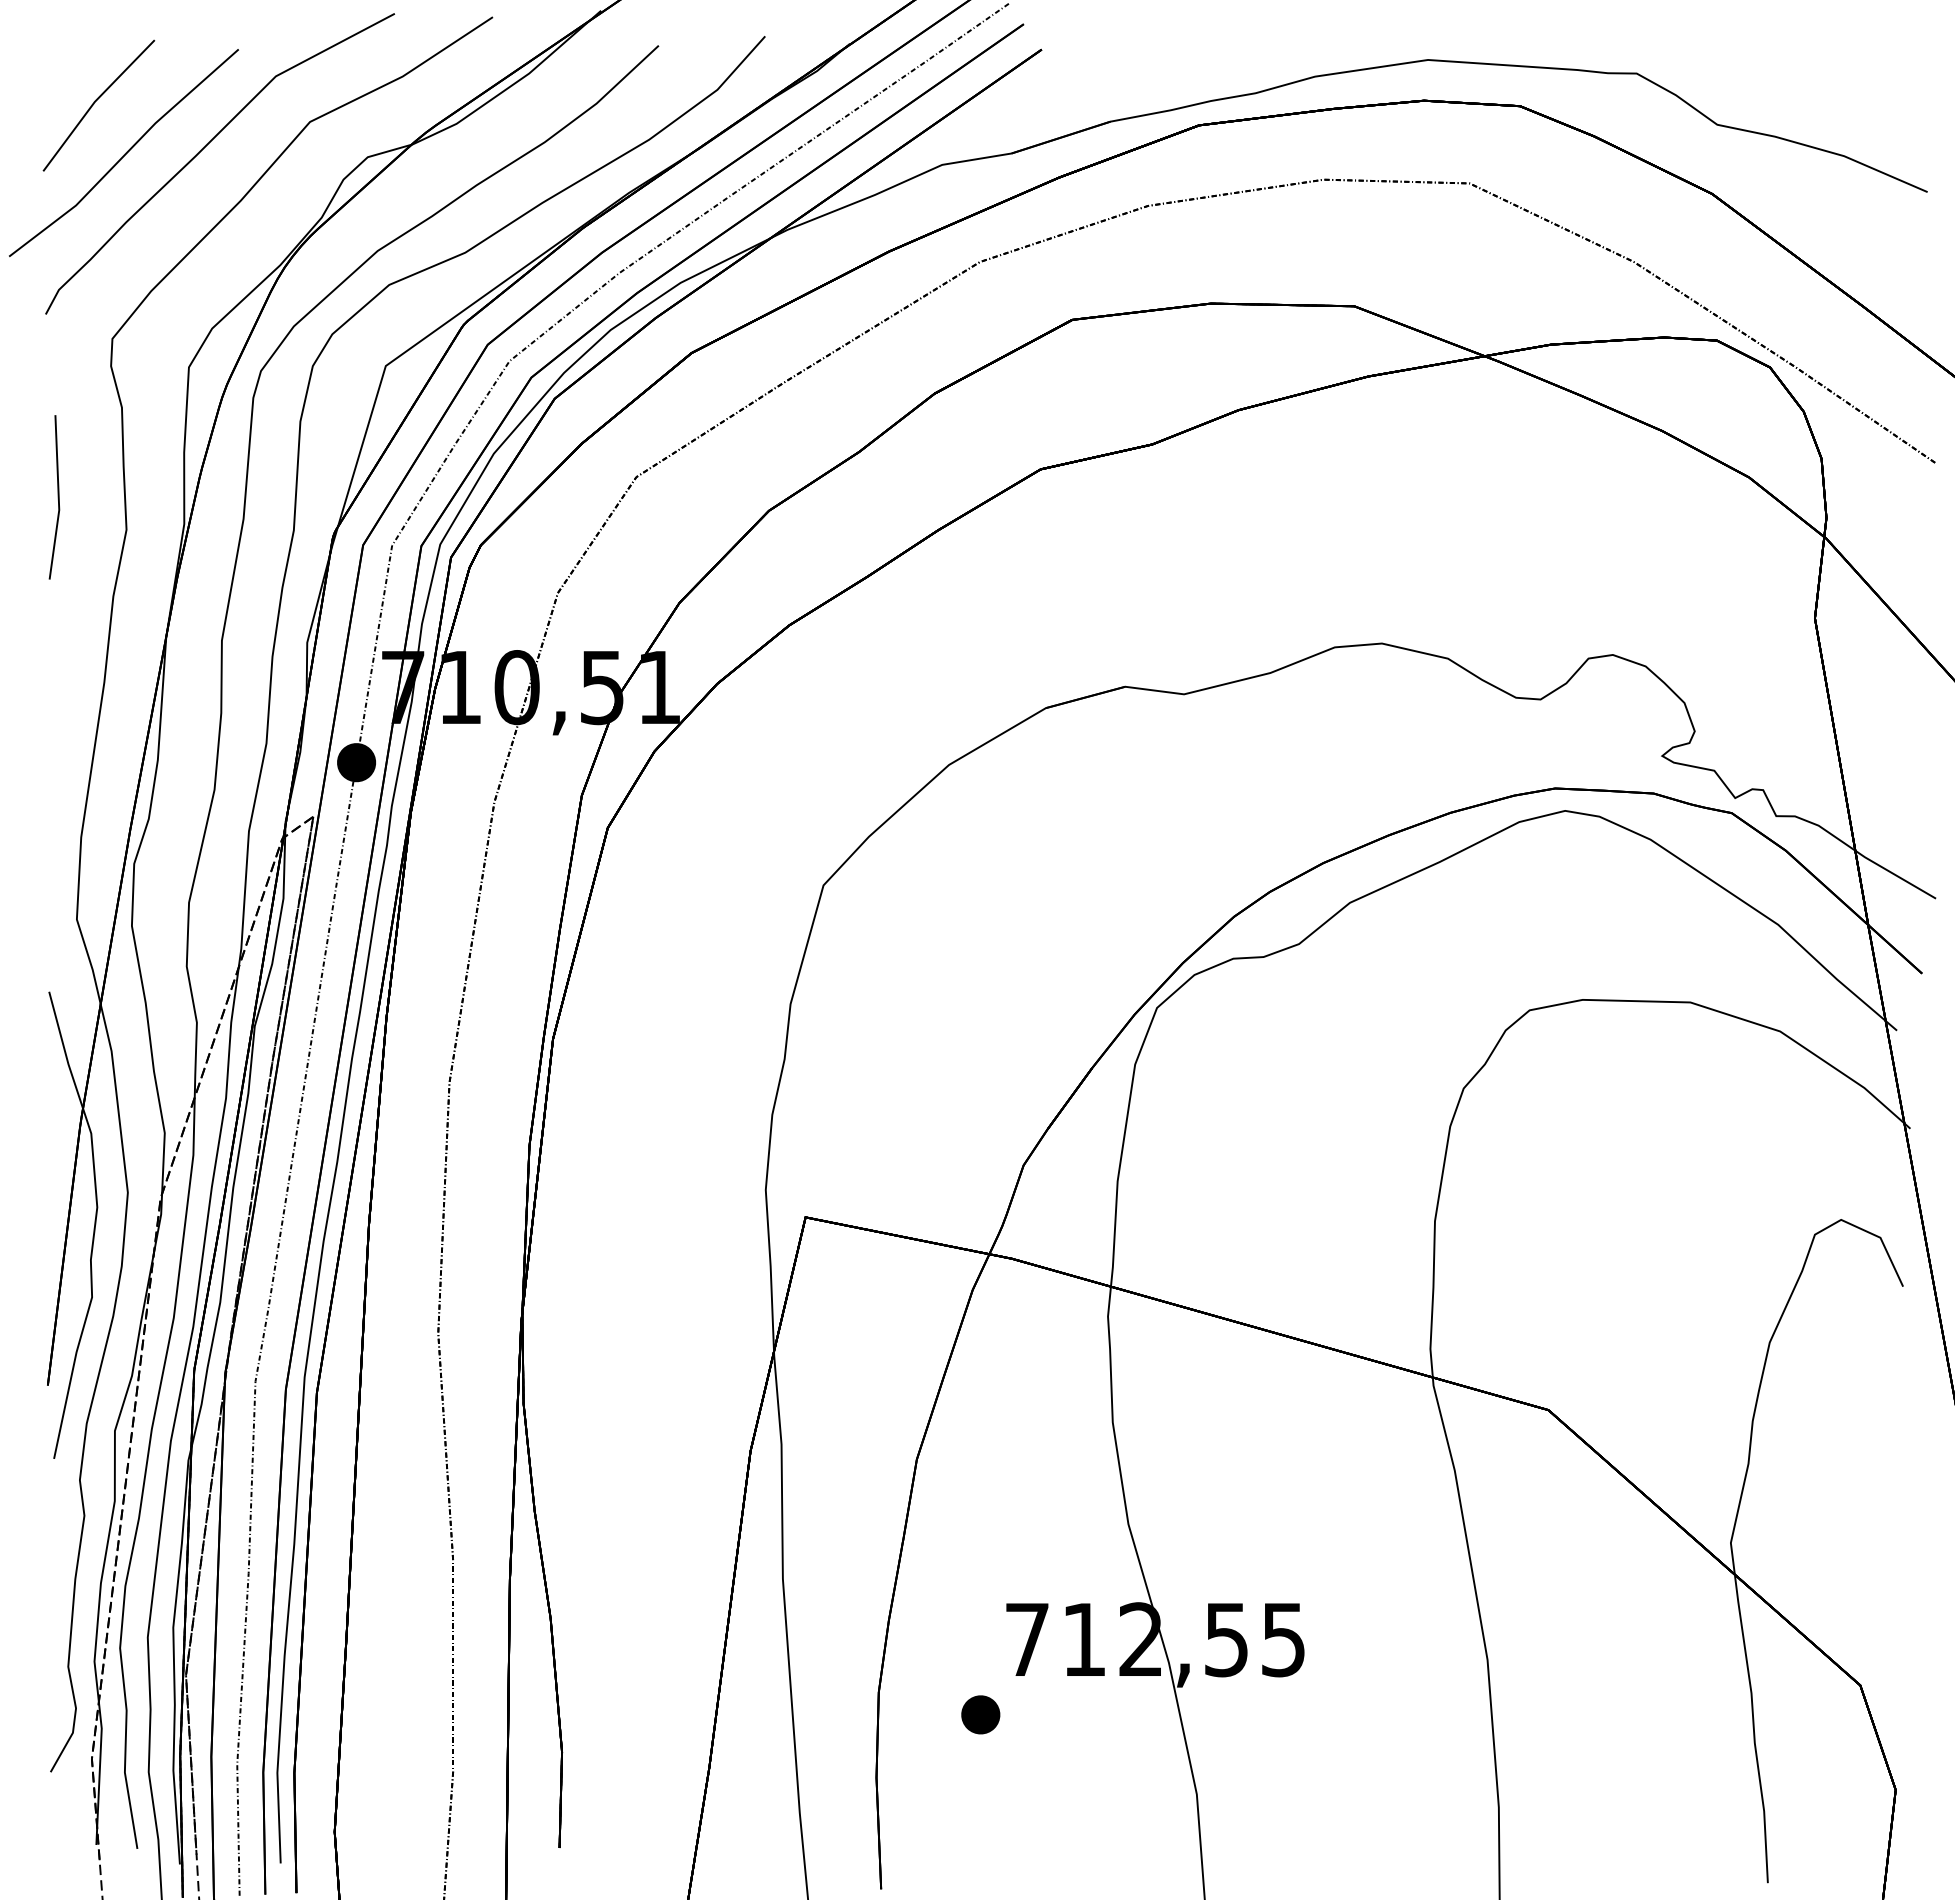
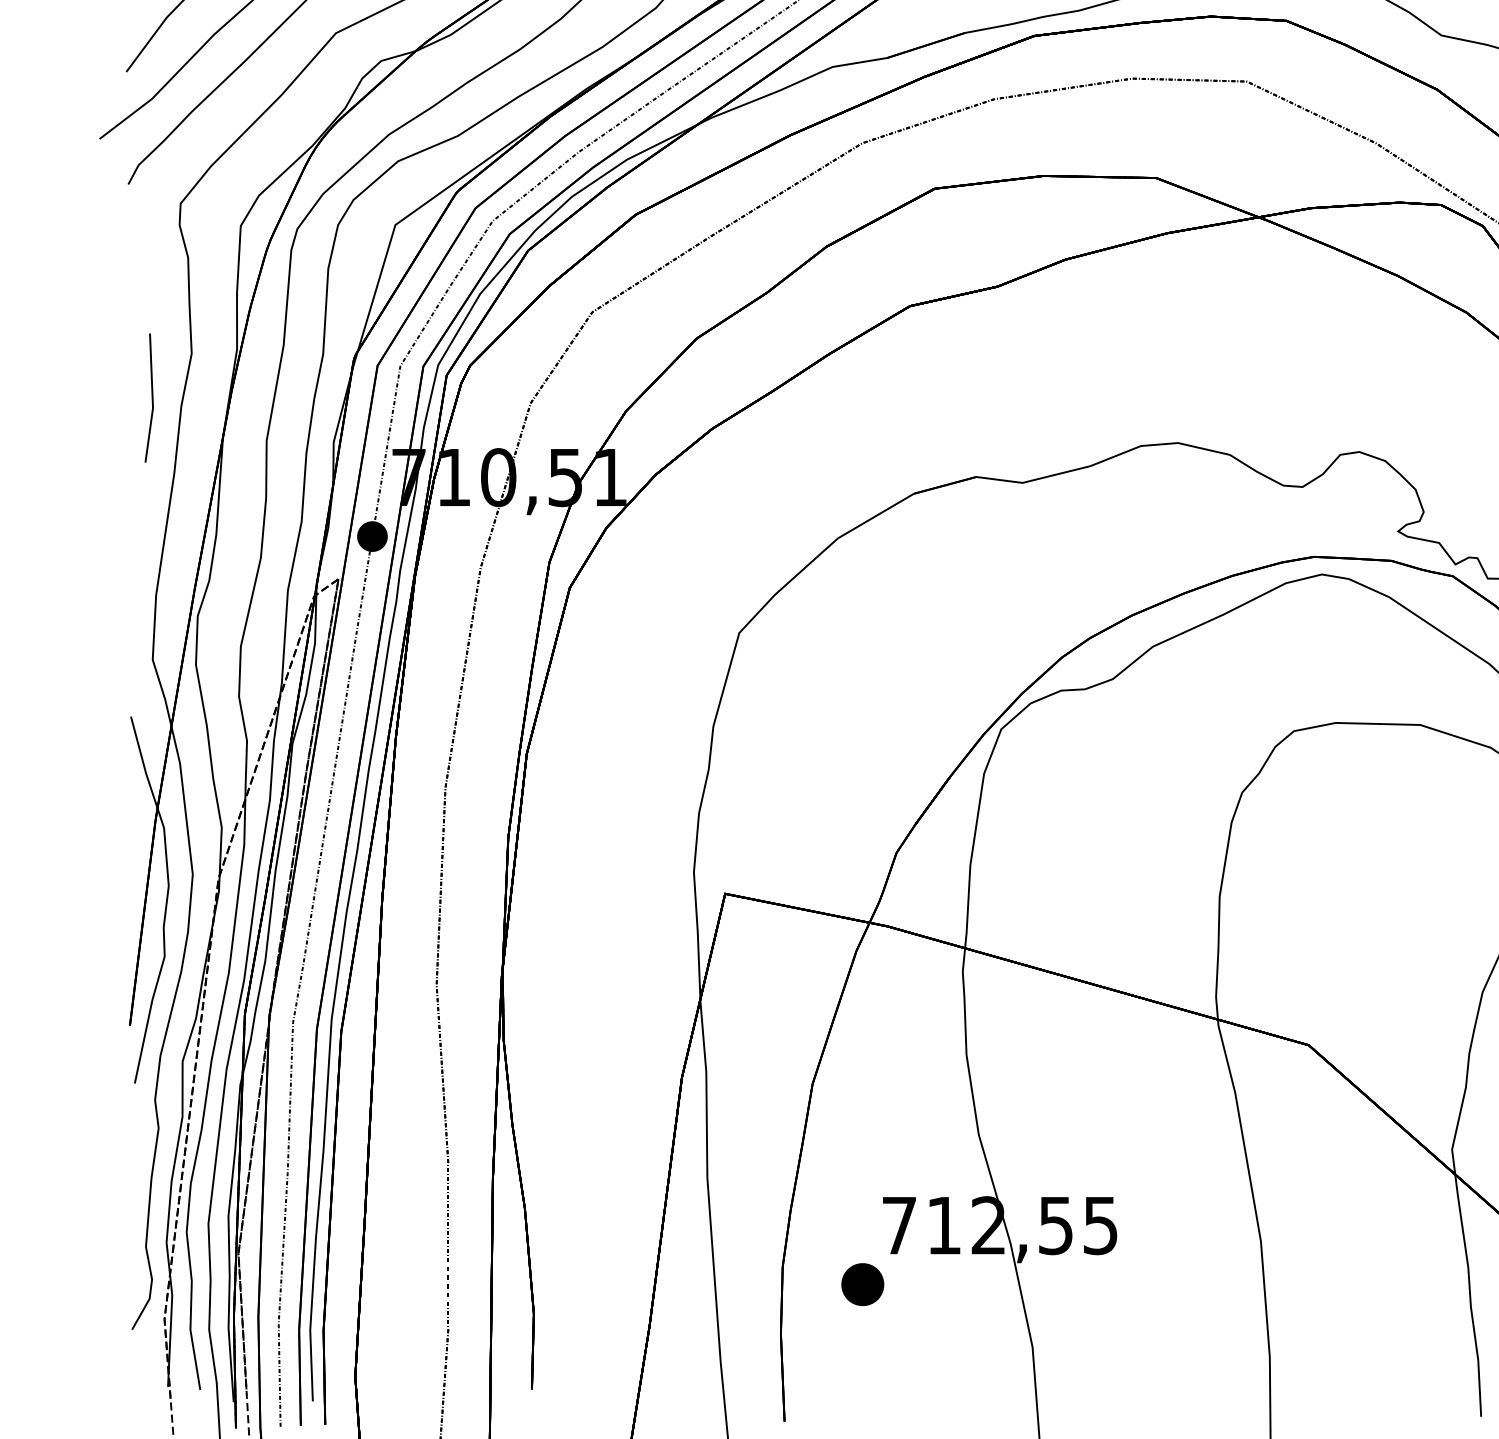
line: (57, 497) -> (151, 398), moved
part: (980, 1714) -> (862, 1284), size x1.4

